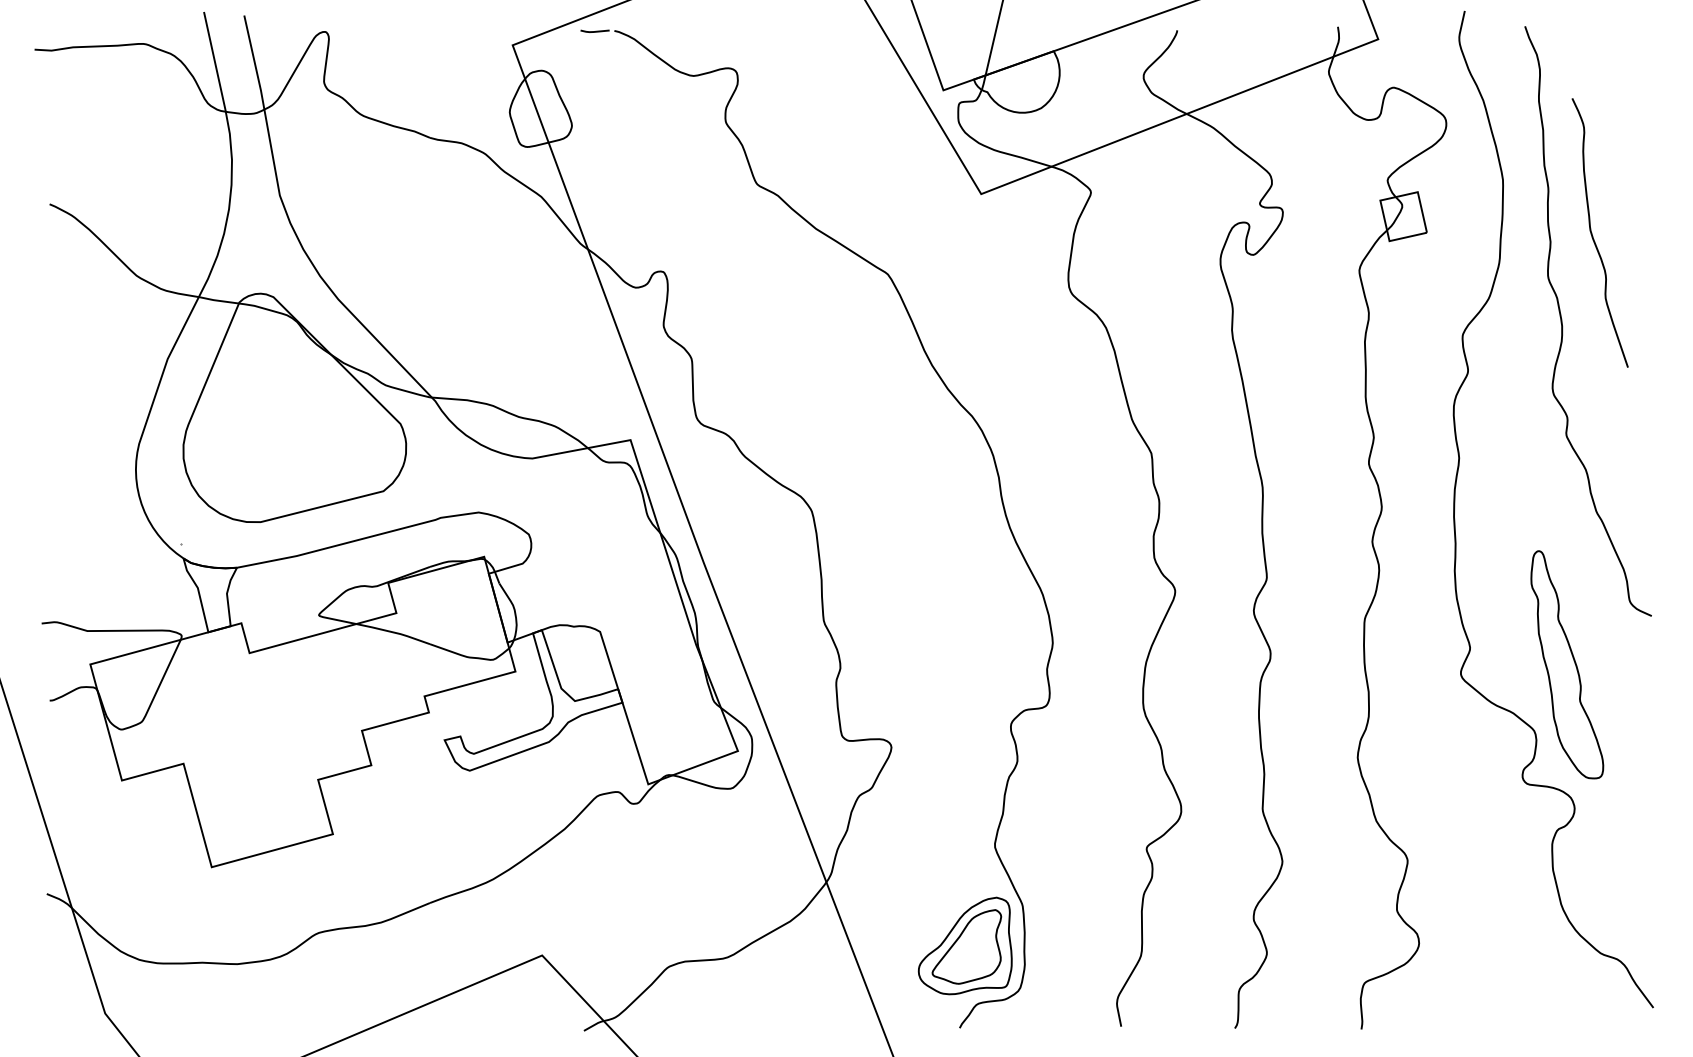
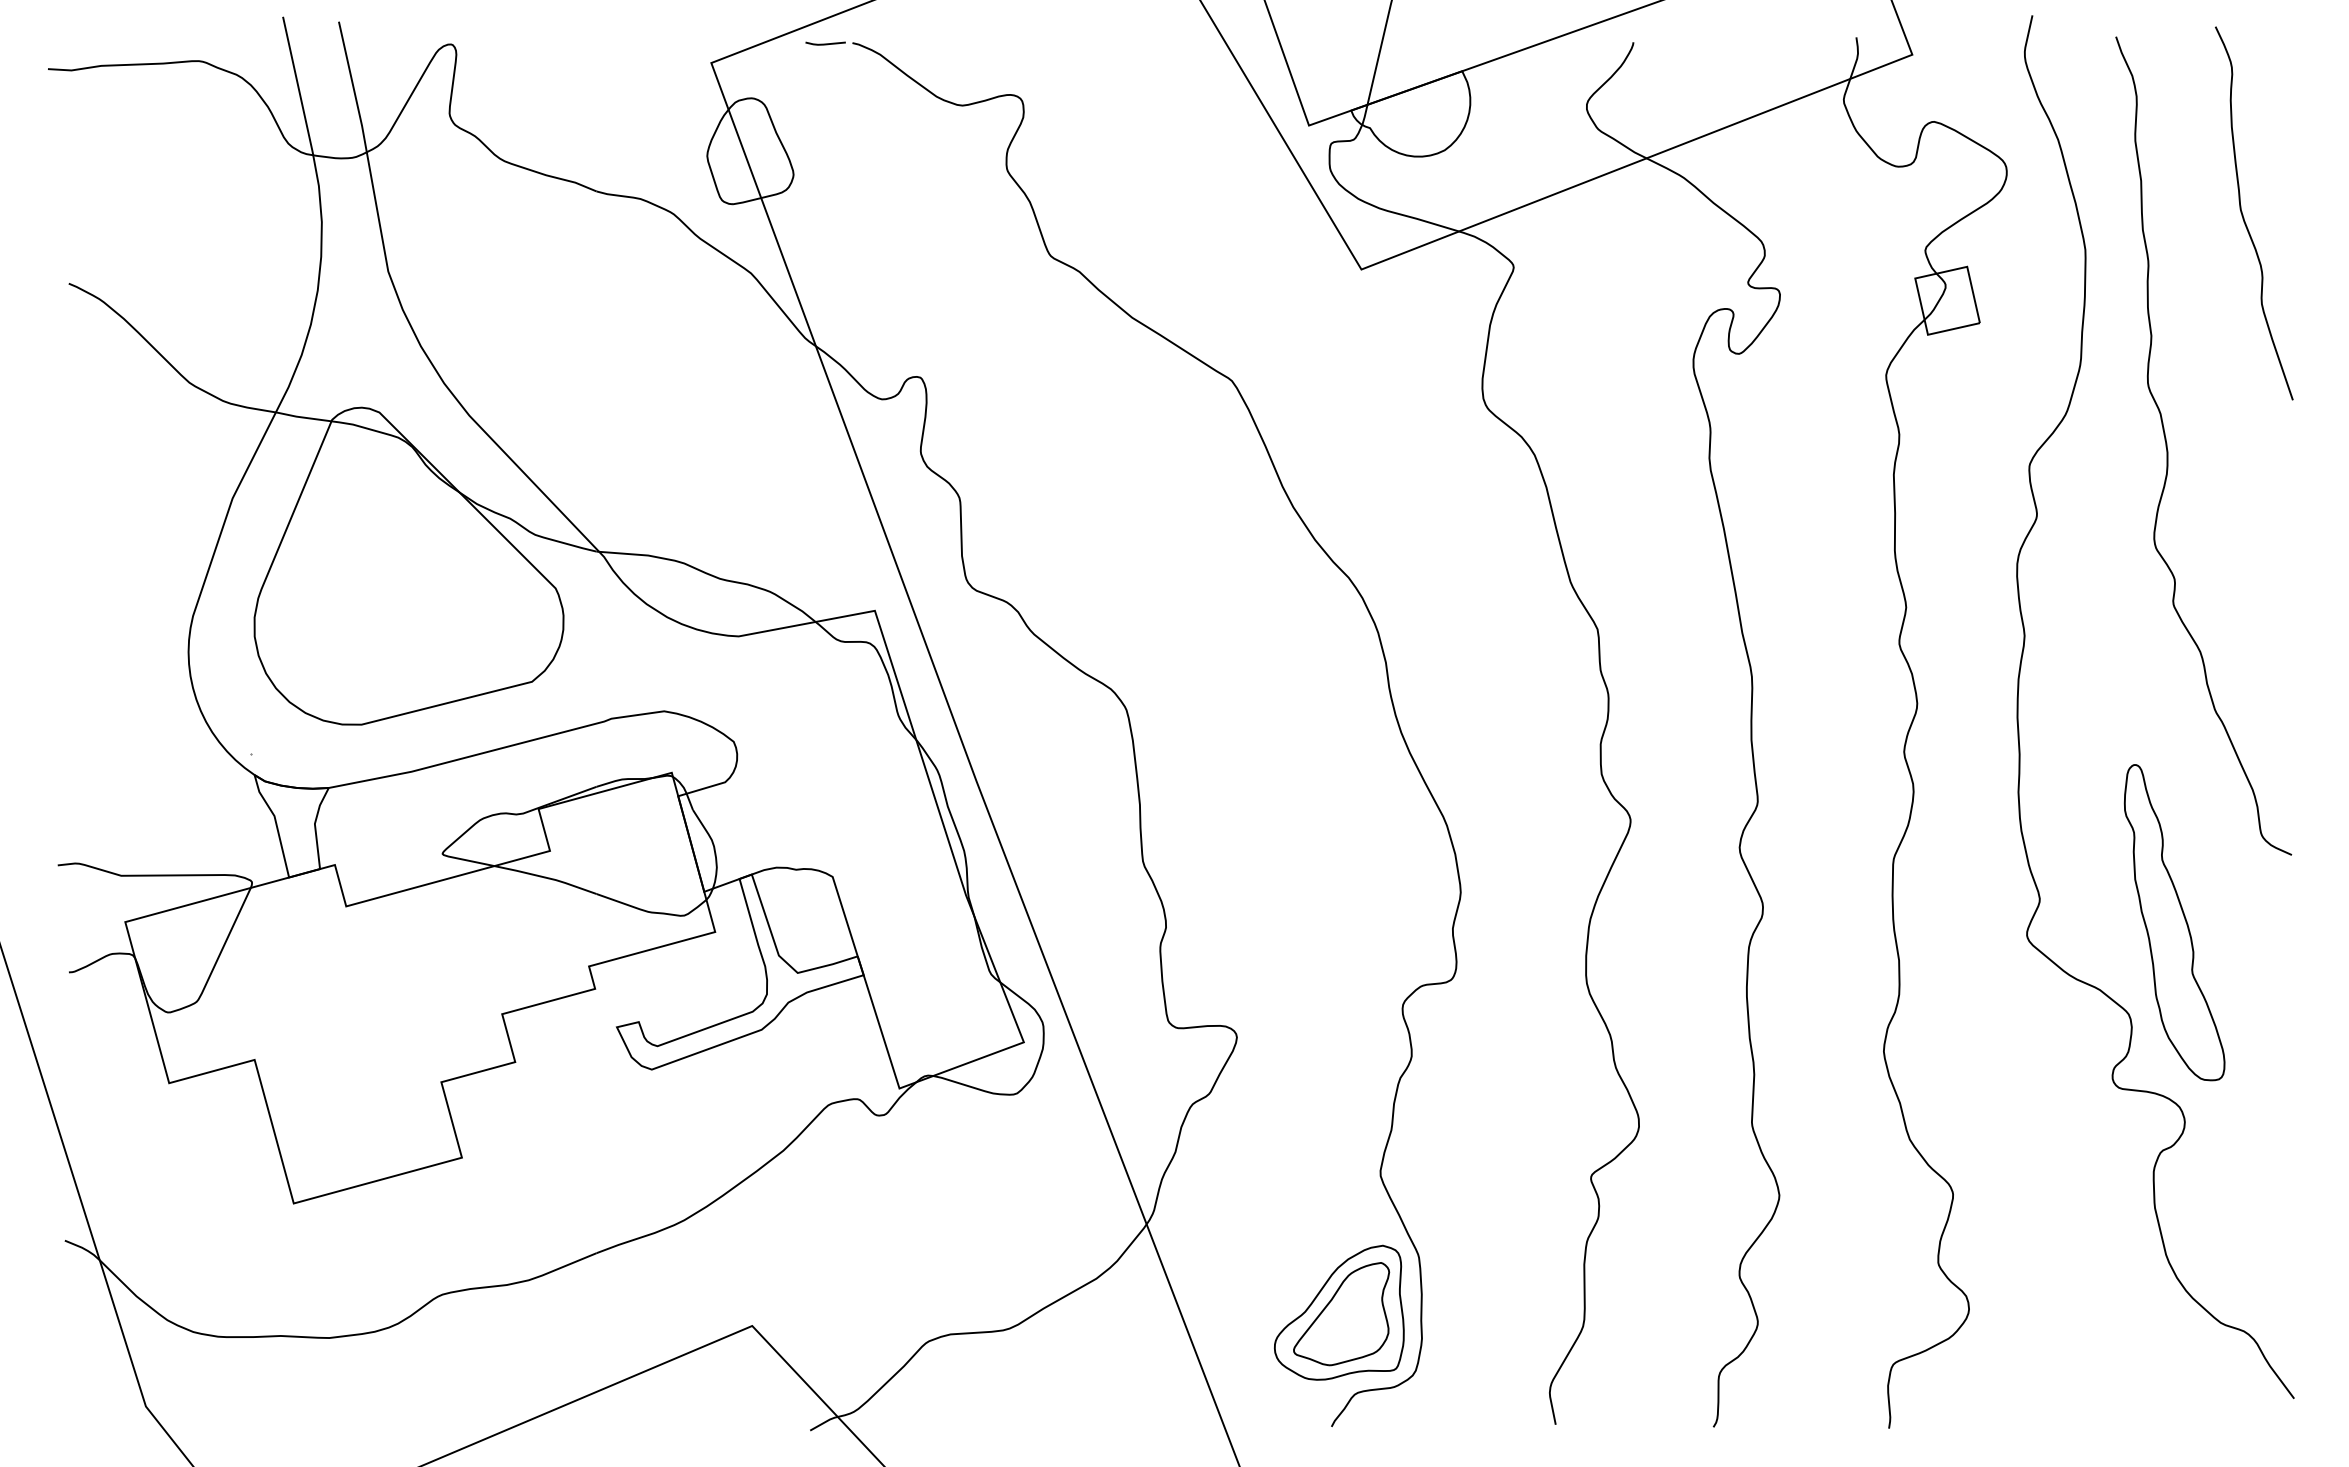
curve: (1593, 235) -> (2244, 217), moved

